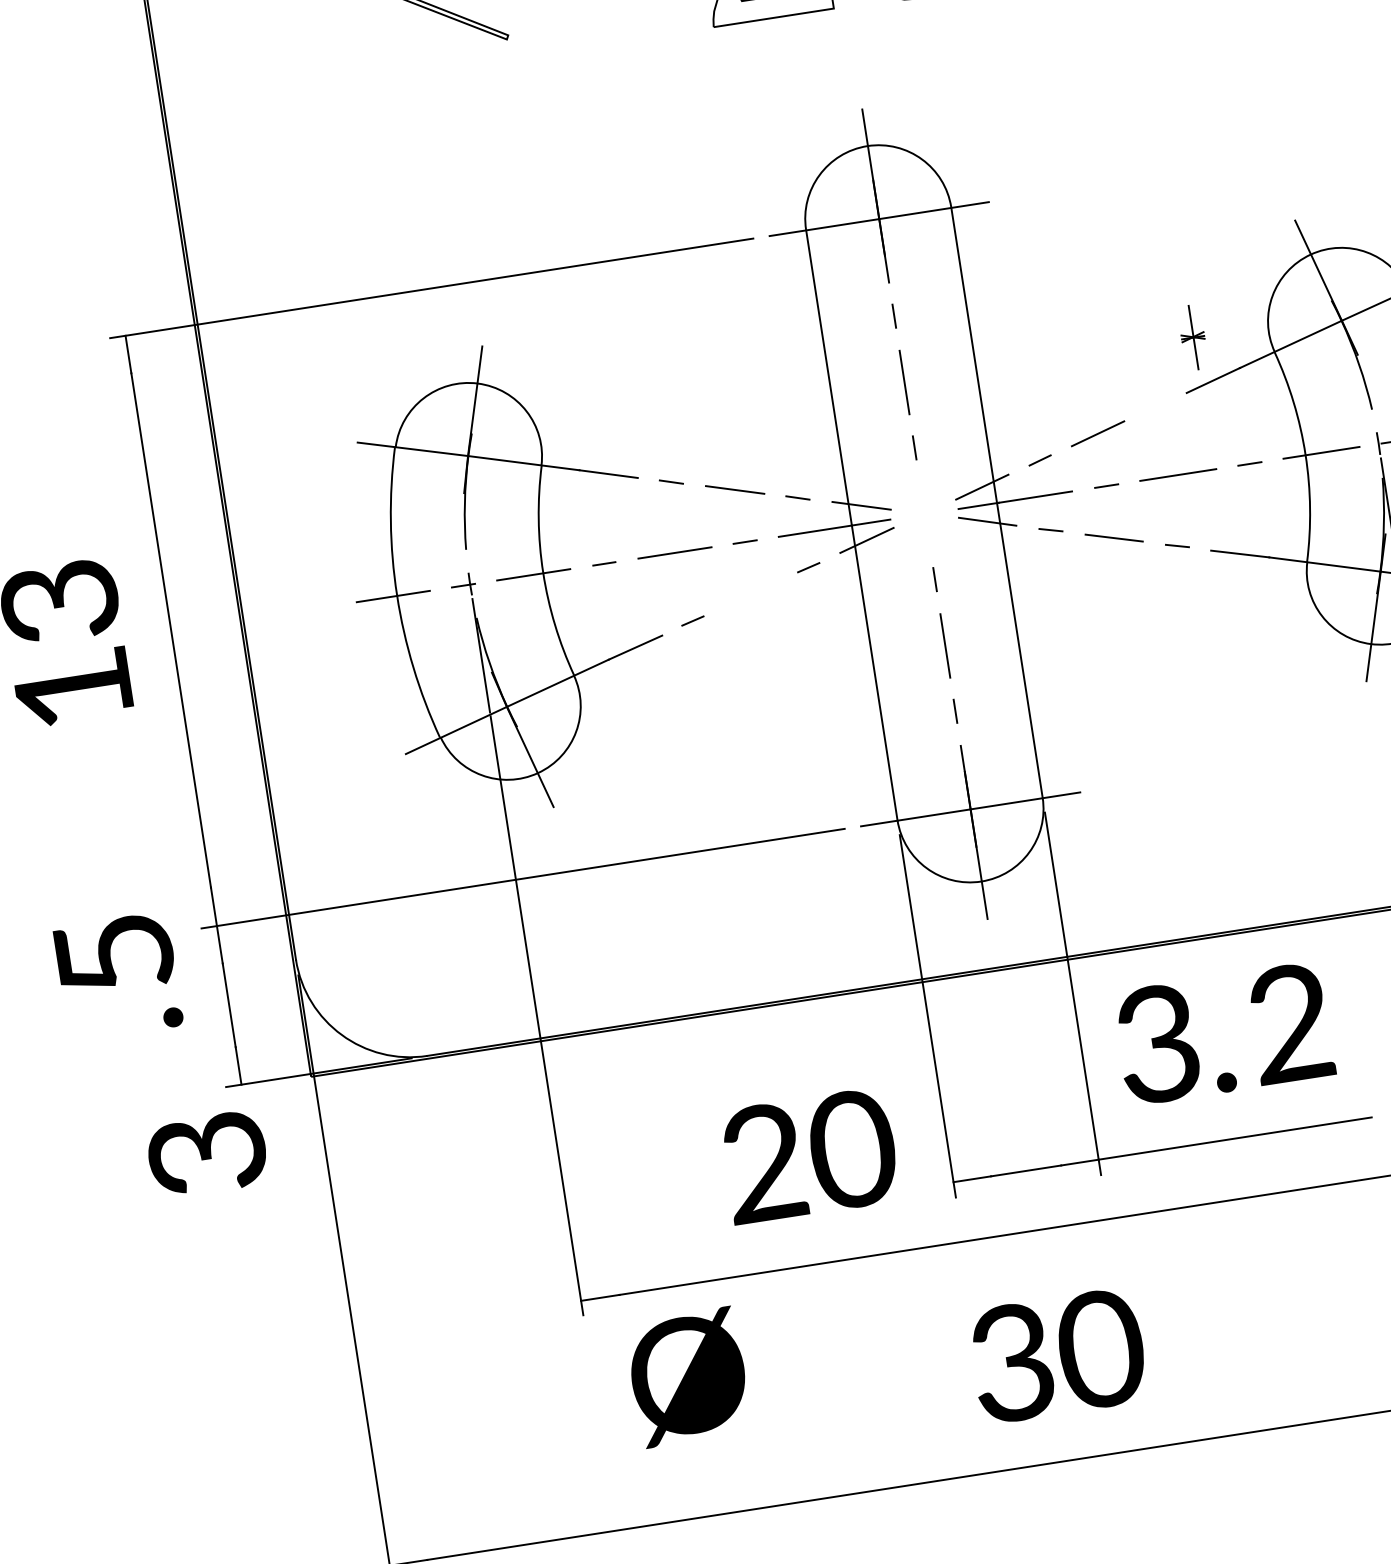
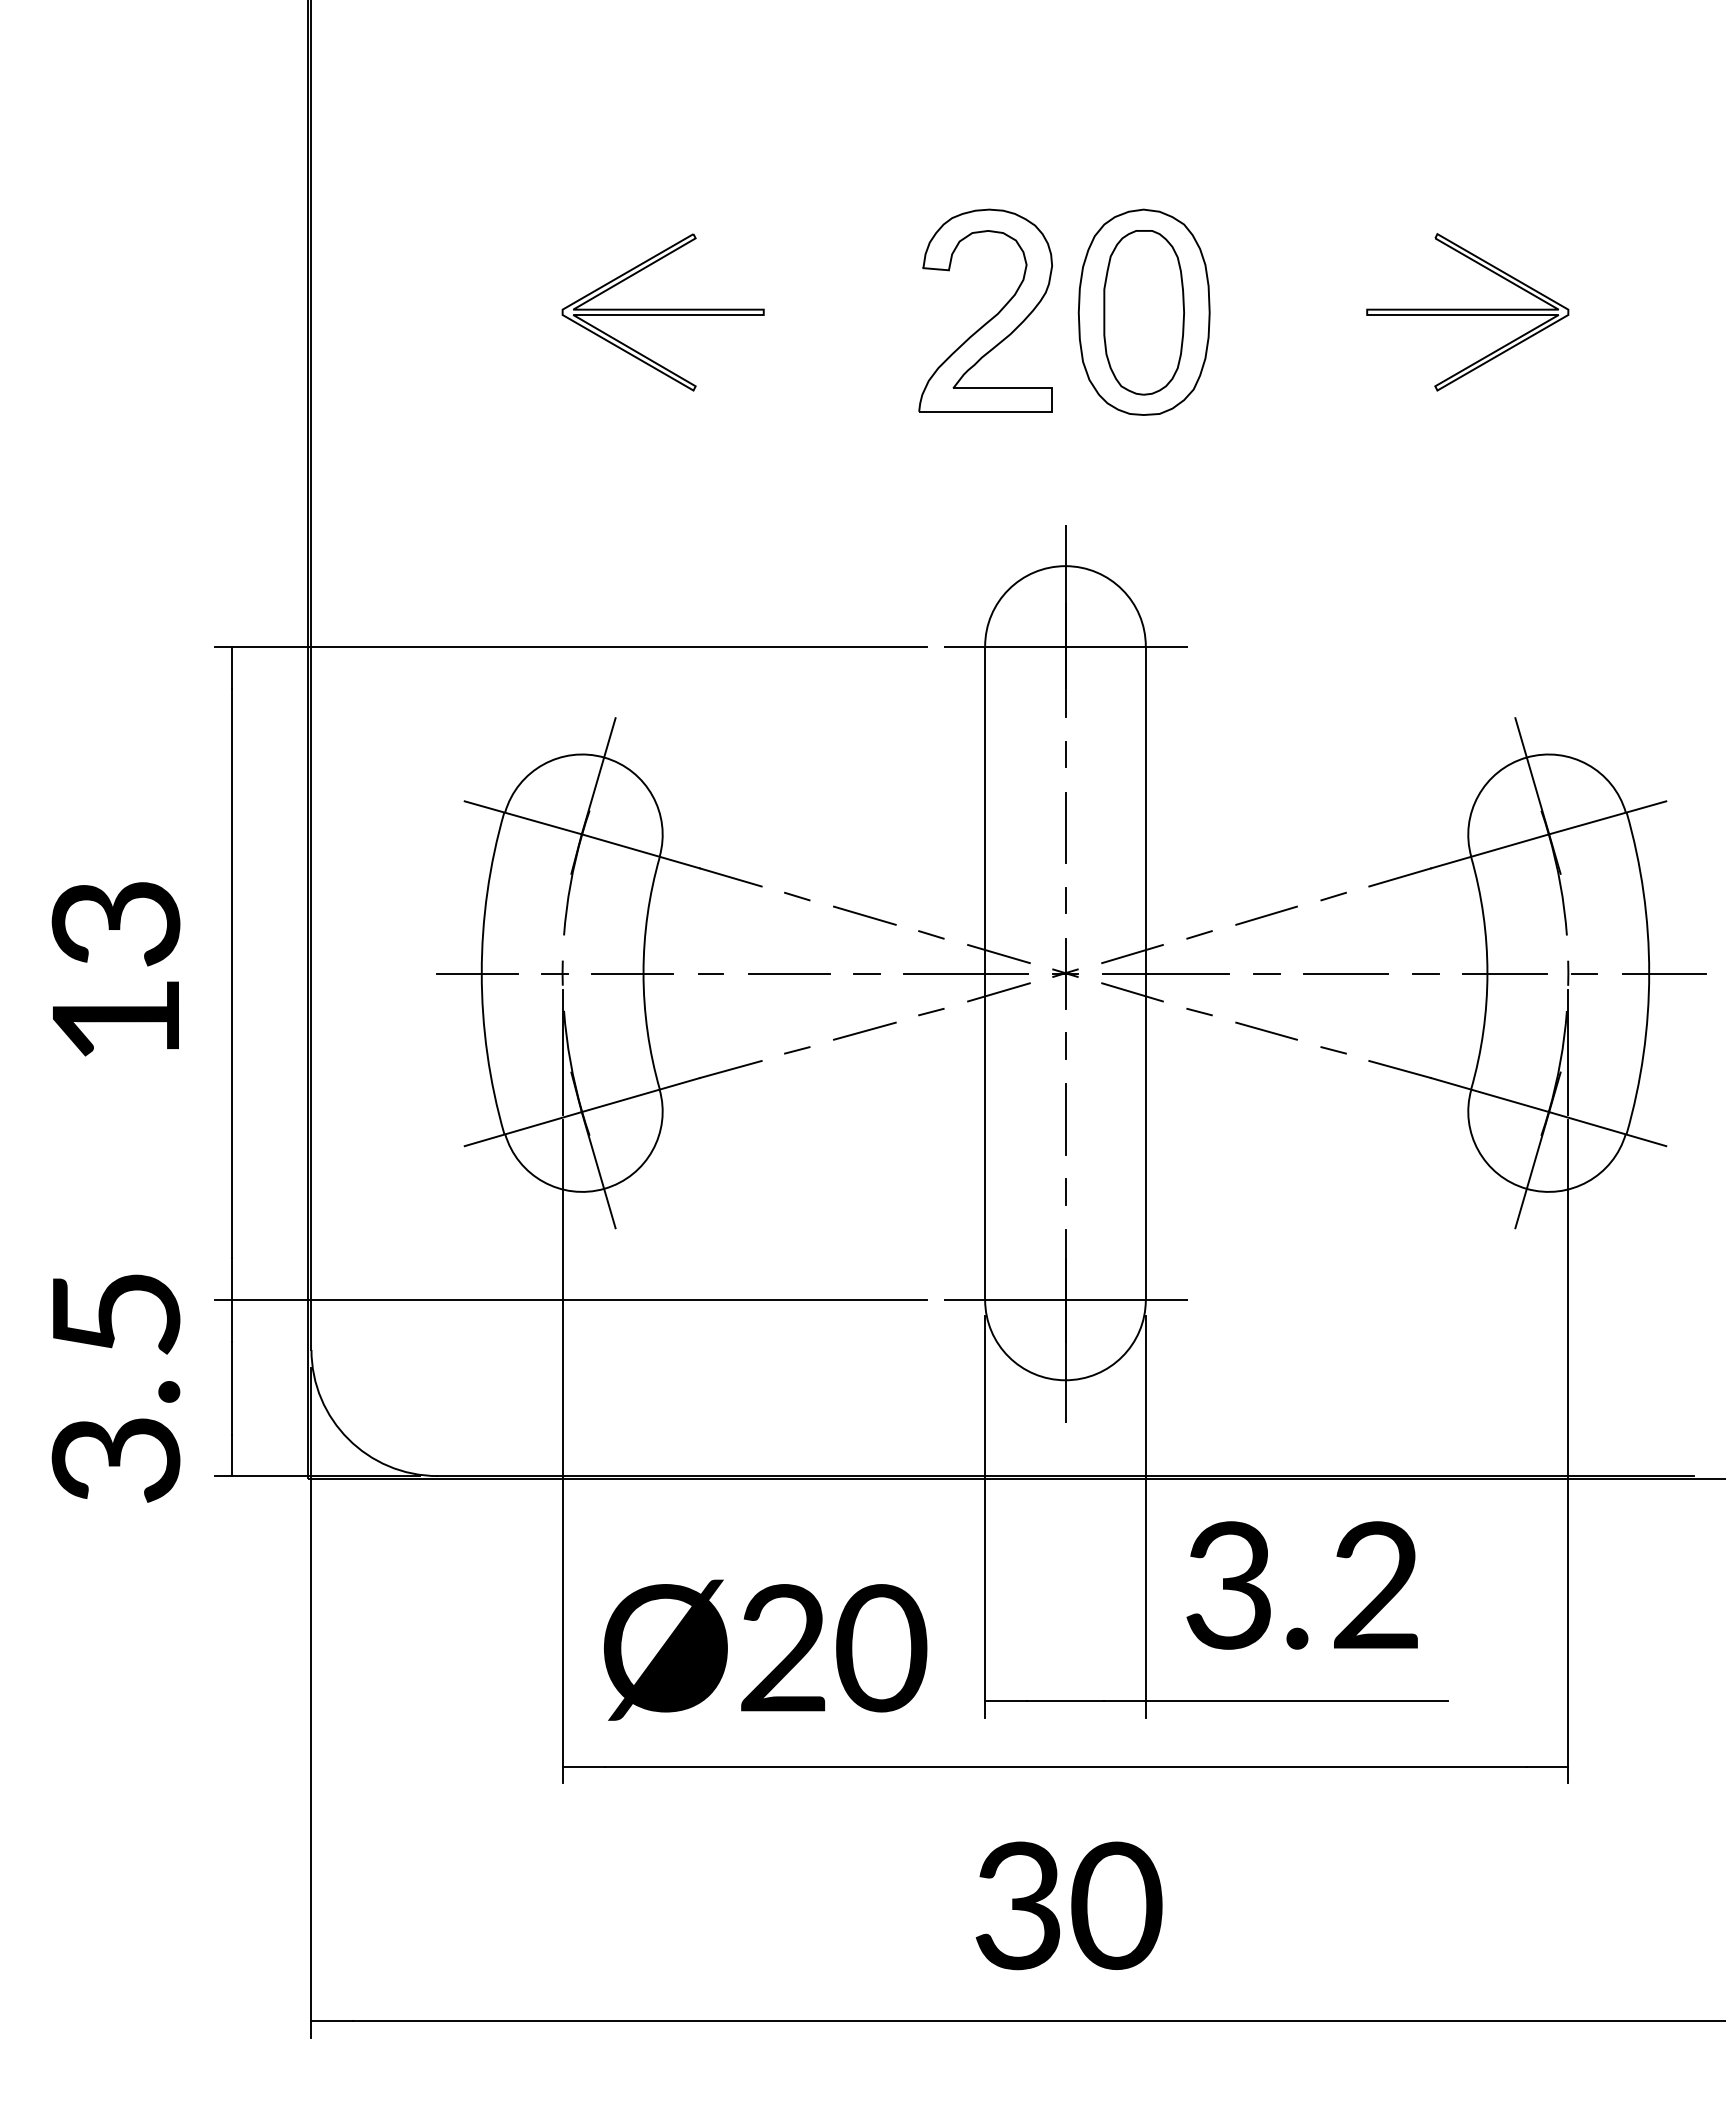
part: (1193, 337) -> (1065, 973), moved
line: (1155, 407) -> (1333, 896), added
line: (750, 593) -> (864, 1030), added
text: (206, 1154) -> (115, 1460), moved
text: (688, 1376) -> (665, 1649), moved

